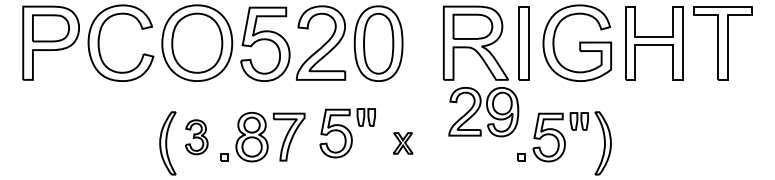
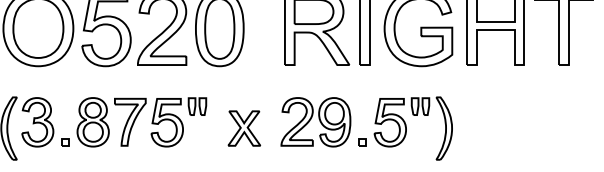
part: (483, 112) -> (315, 122), moved
part: (347, 133) -> (178, 122), moved
part: (196, 137) -> (37, 122), size x1.43
part: (402, 143) -> (243, 128), size x1.67

